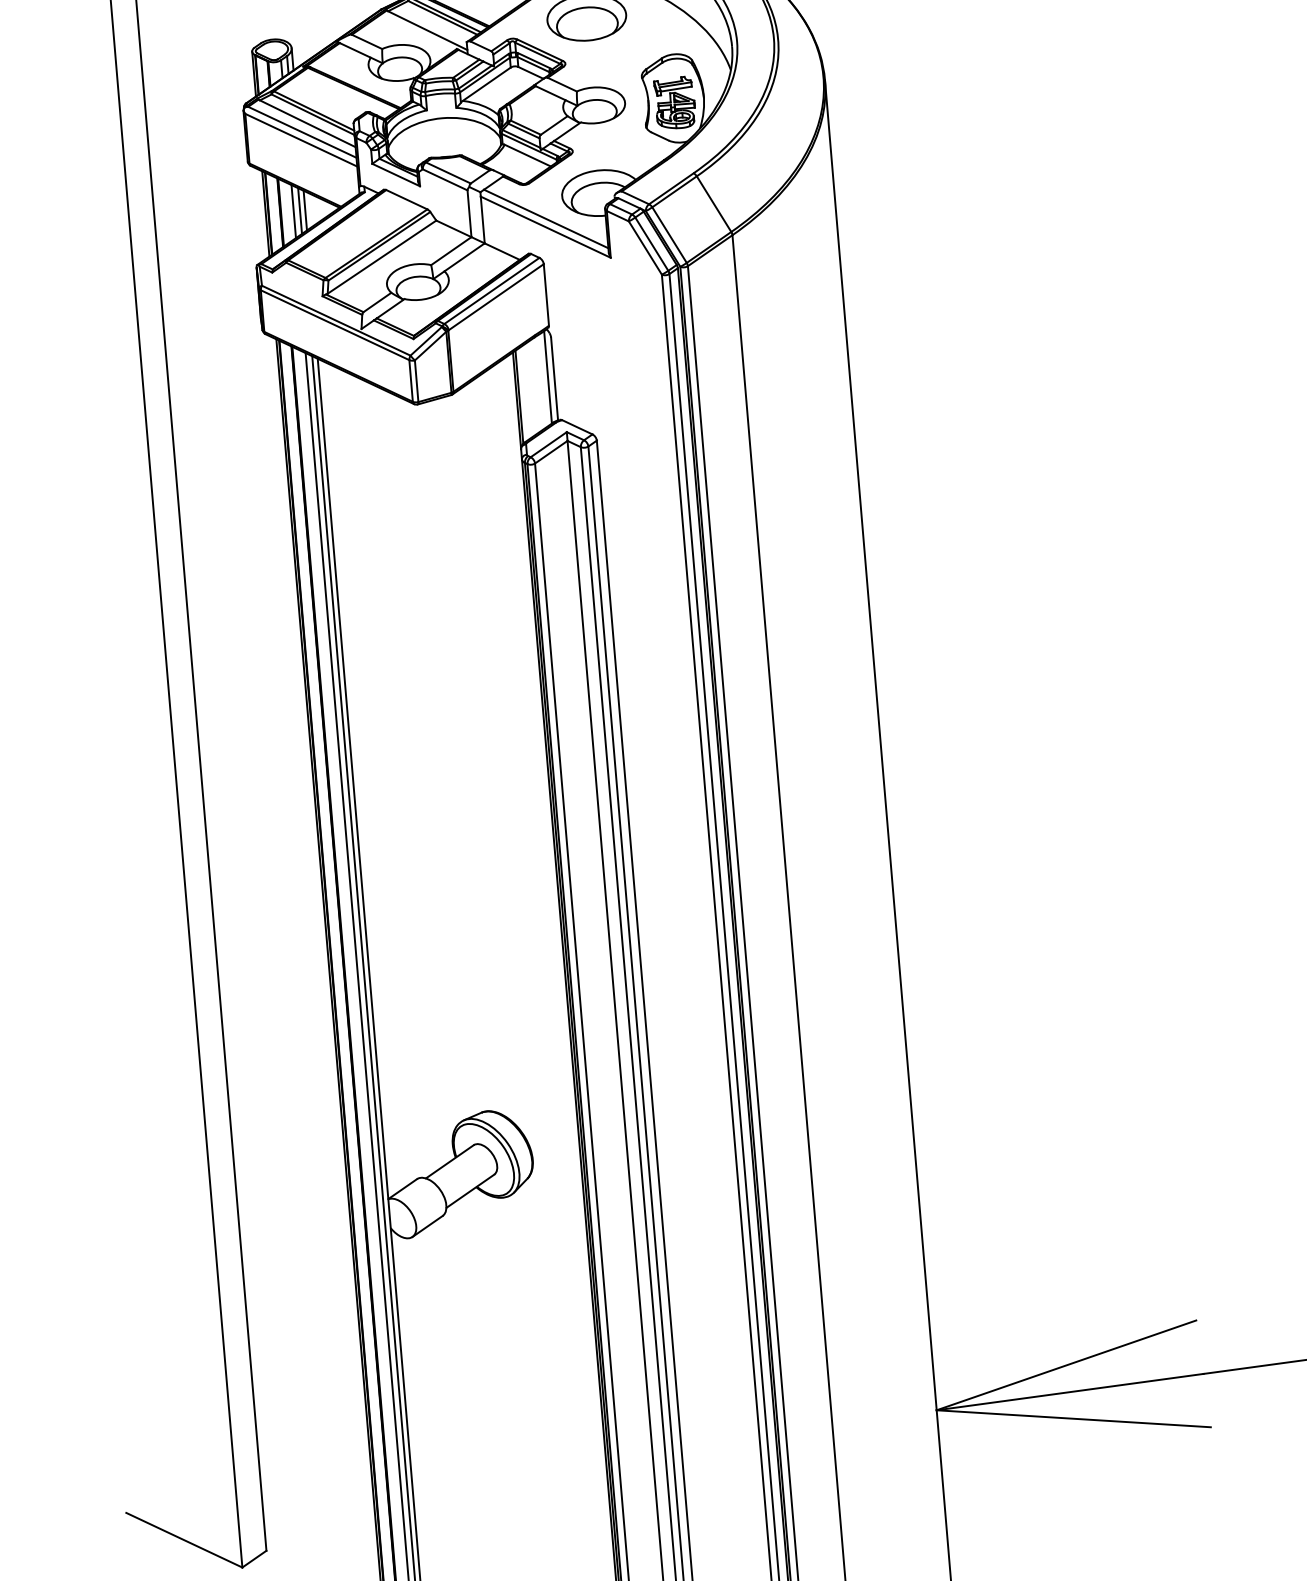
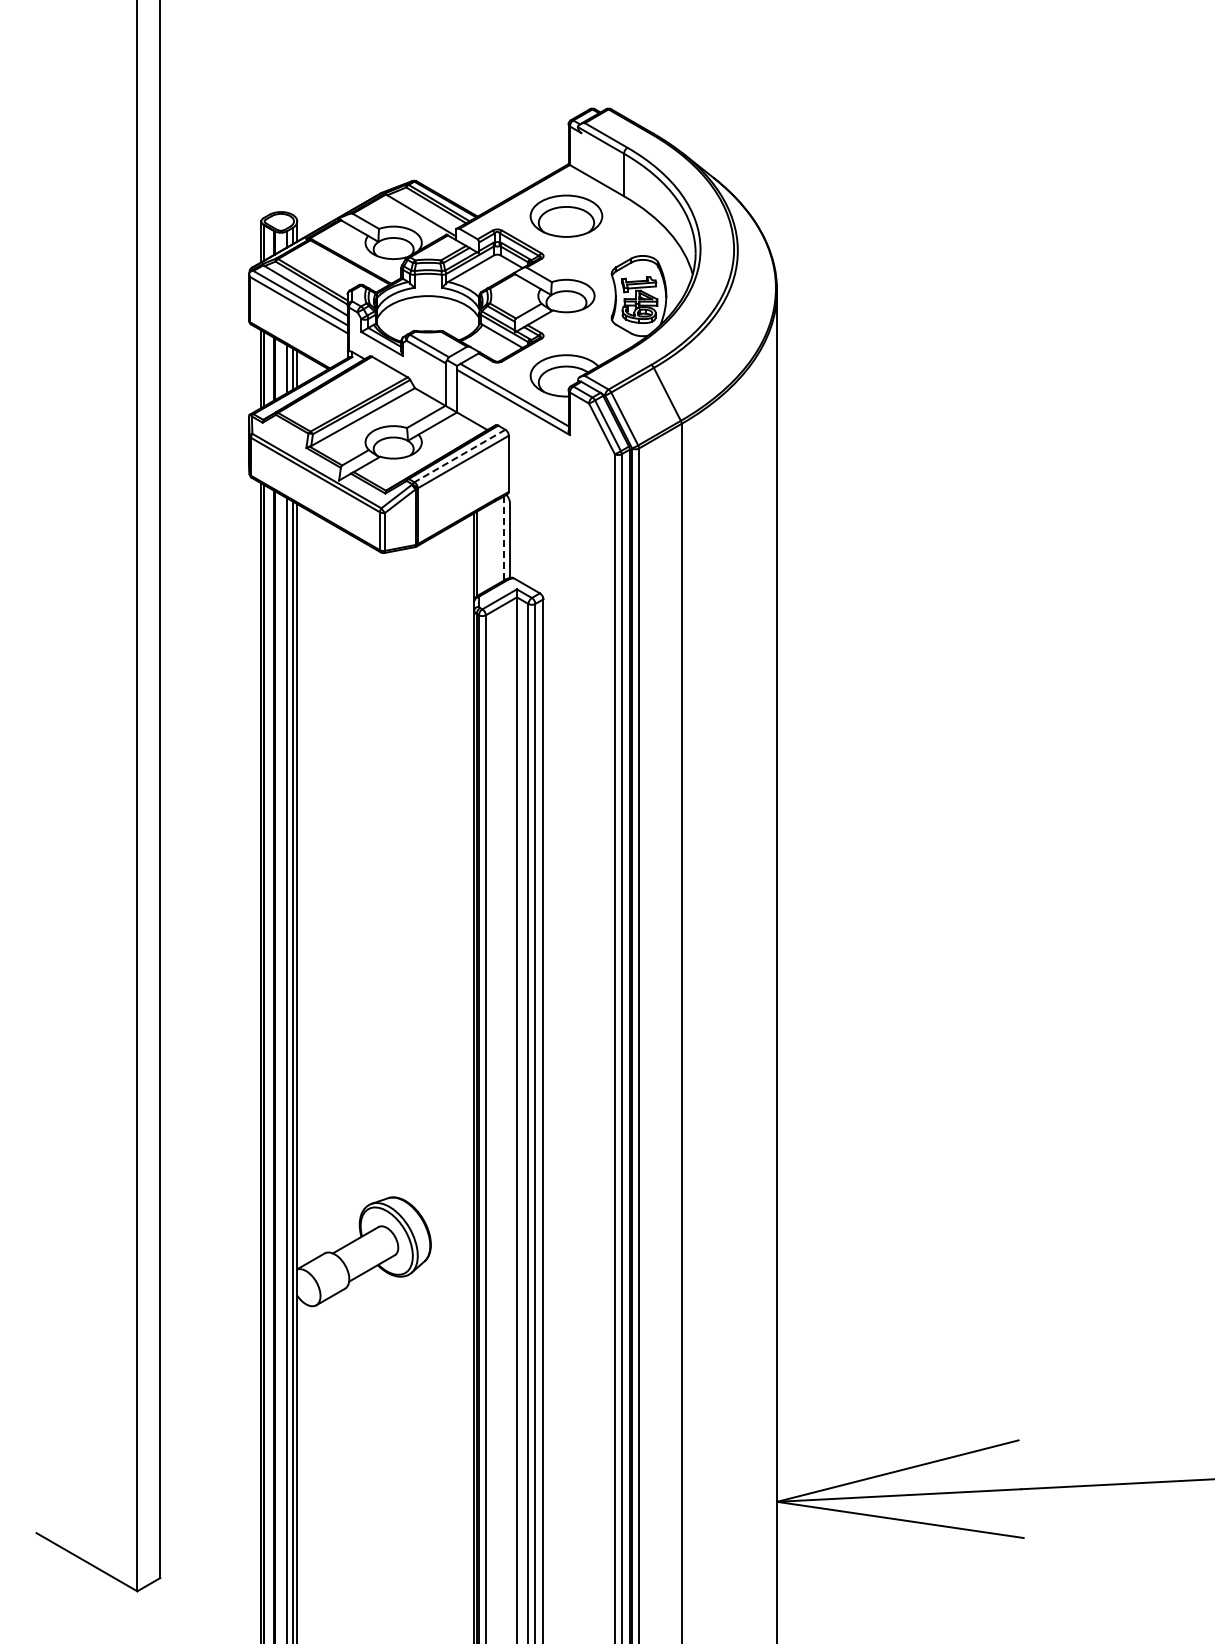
line: (491, 291) -> (459, 456), solid -> dashed
line: (548, 377) -> (504, 538), solid -> dashed

